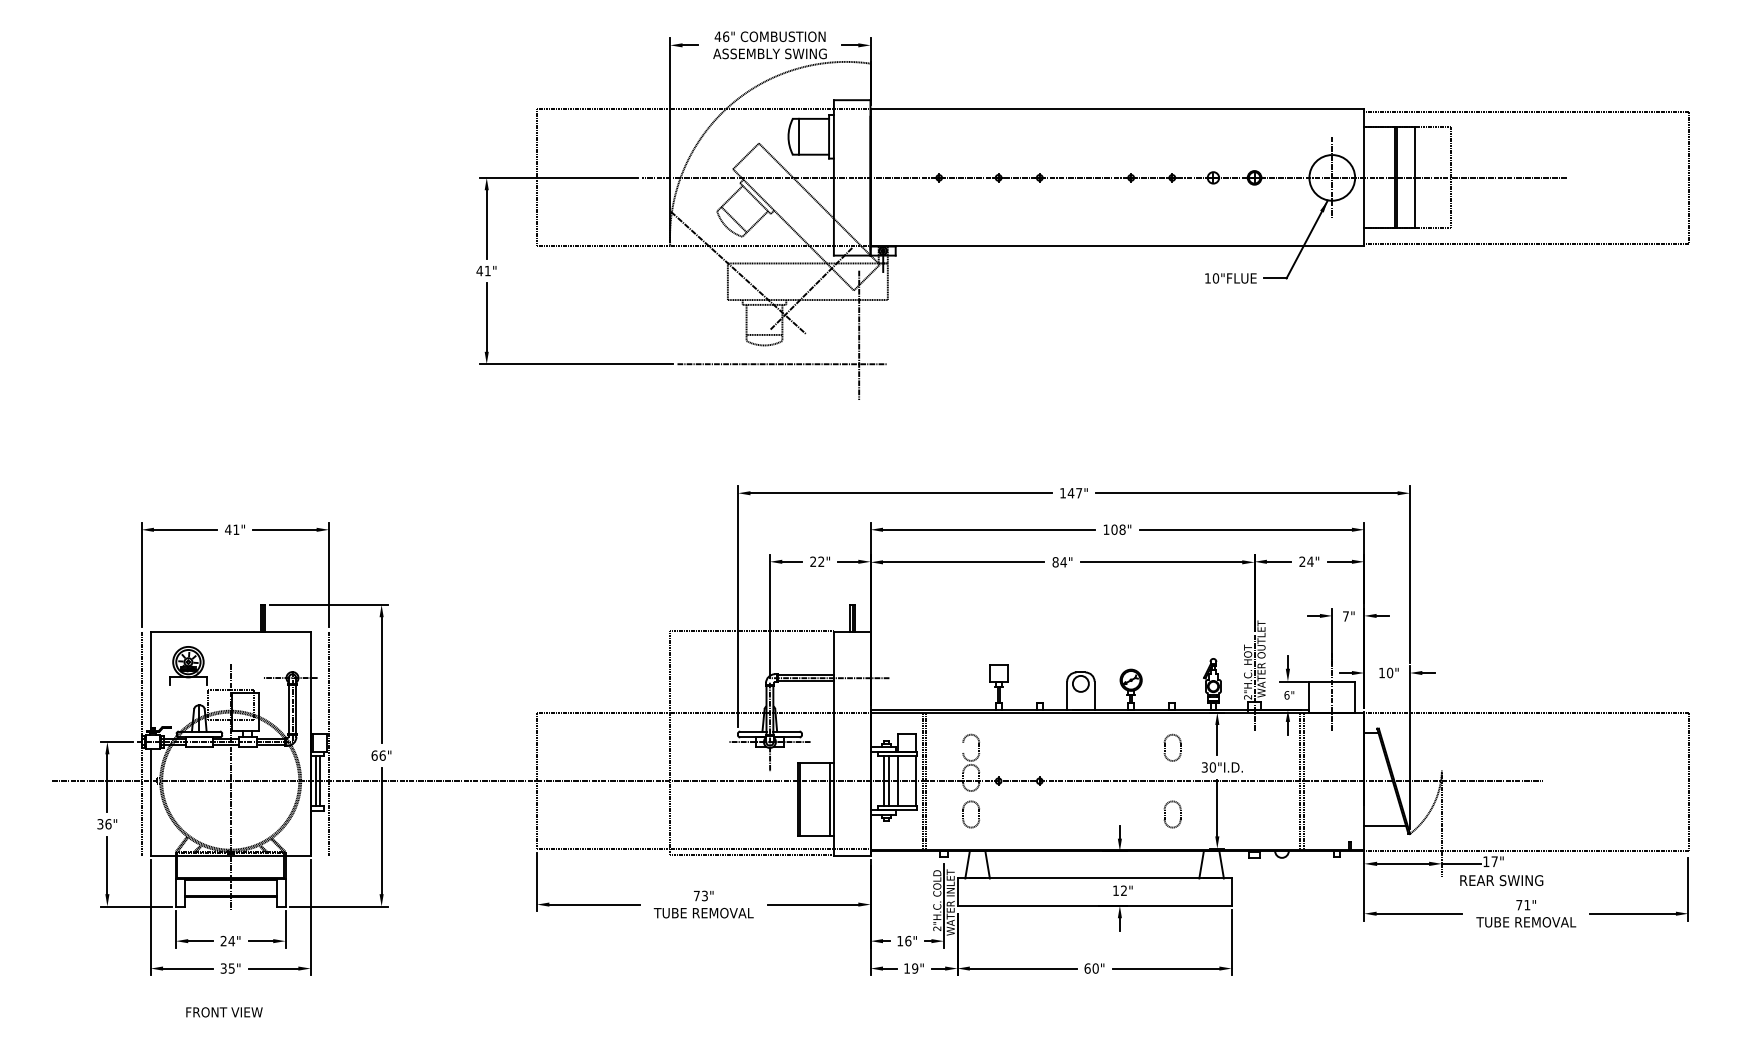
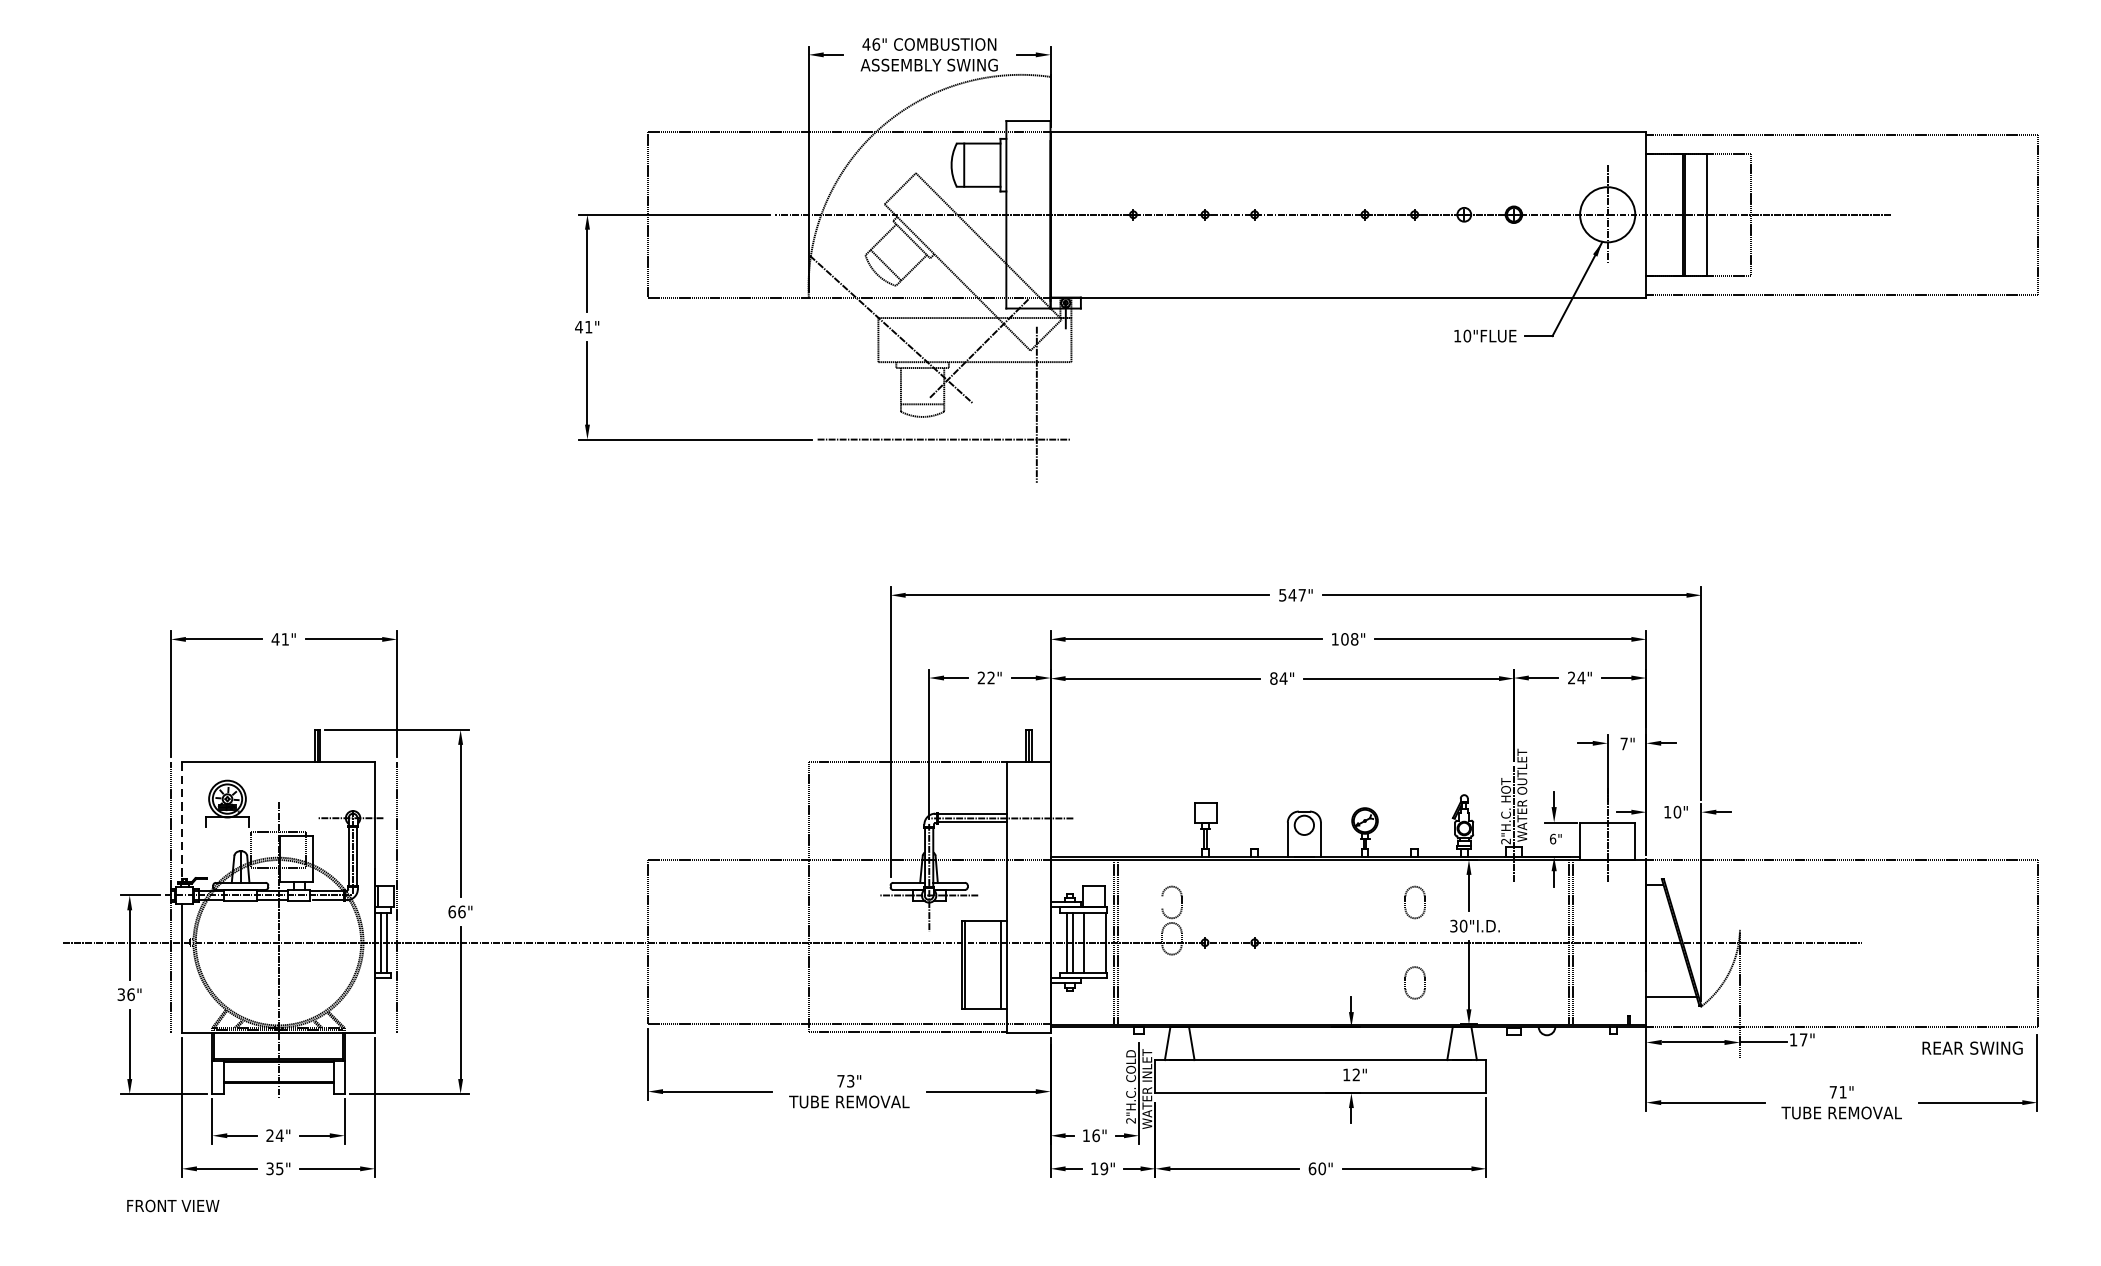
text: (1062, 493) -> (1282, 595), 147" -> 547"
line: (150, 682) -> (181, 823), solid -> dashed
part: (963, 813) -> (1162, 981), removed
text: (1501, 880) -> (1972, 1048), moved
text: (224, 1012) -> (173, 1206), moved

